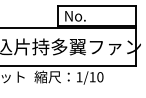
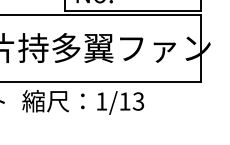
text: (100, 77) -> (138, 102), 1/10 -> 1/13

